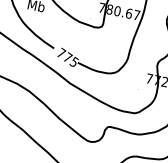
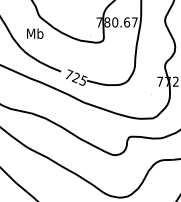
text: (67, 57) -> (75, 77), 775 -> 725

